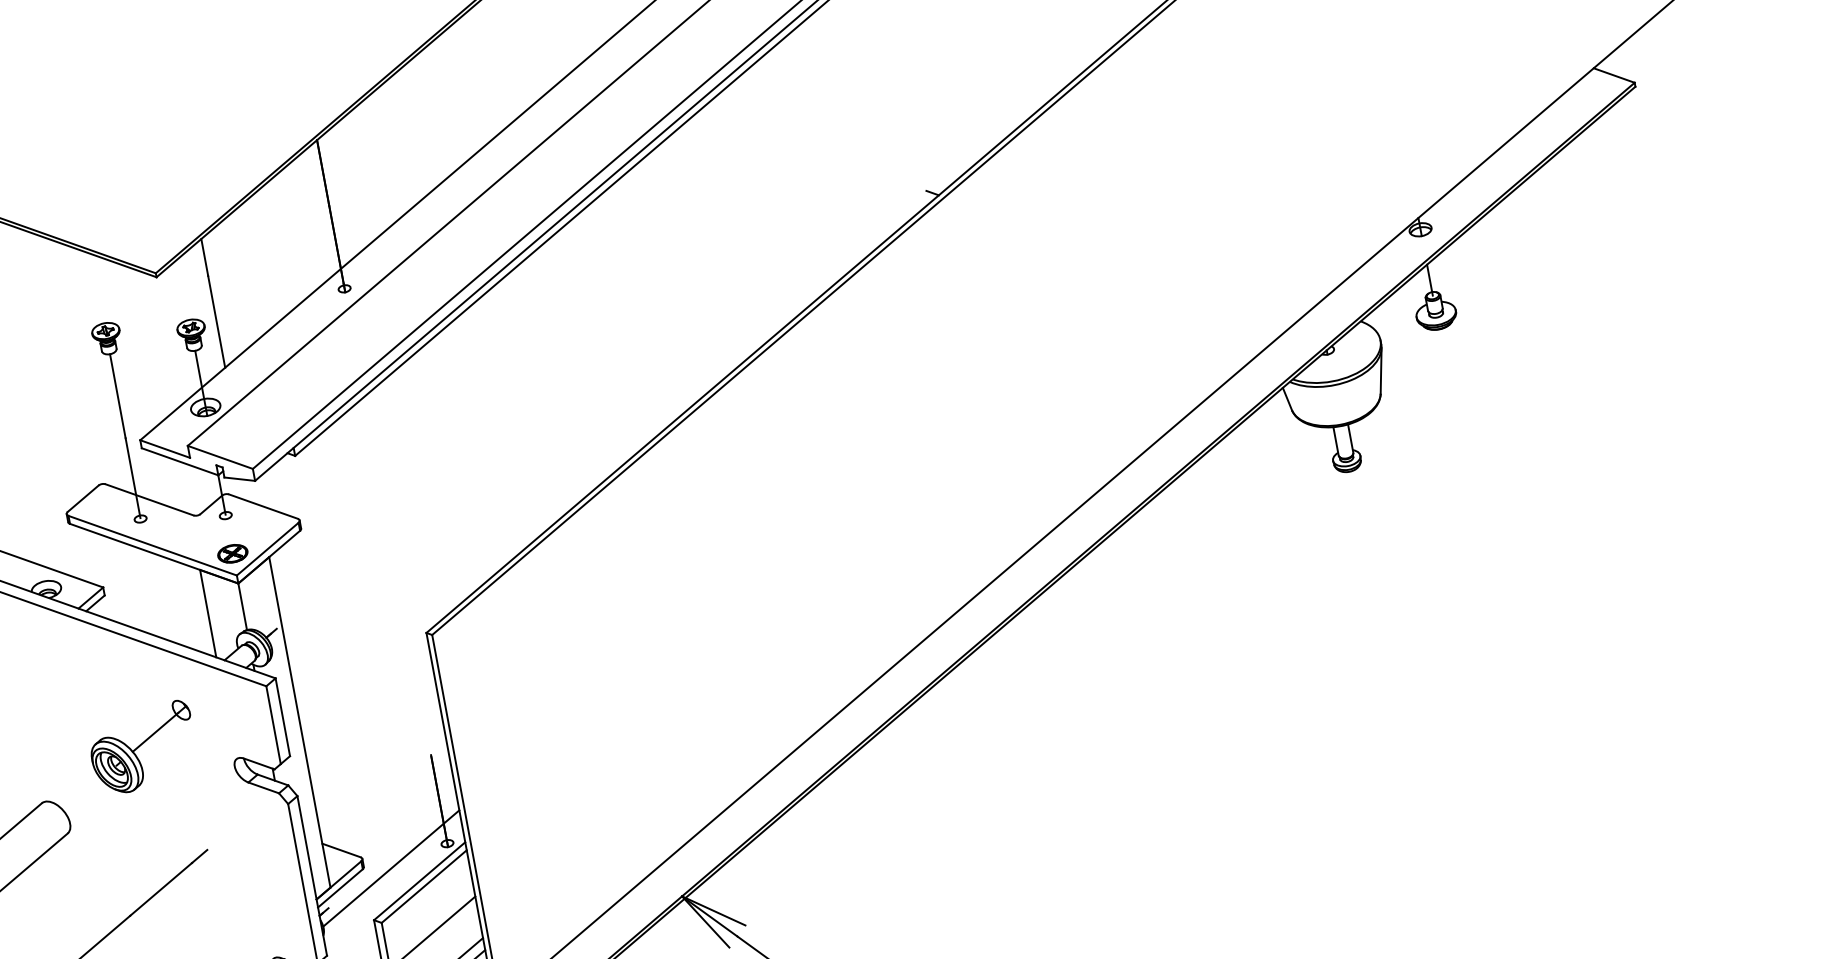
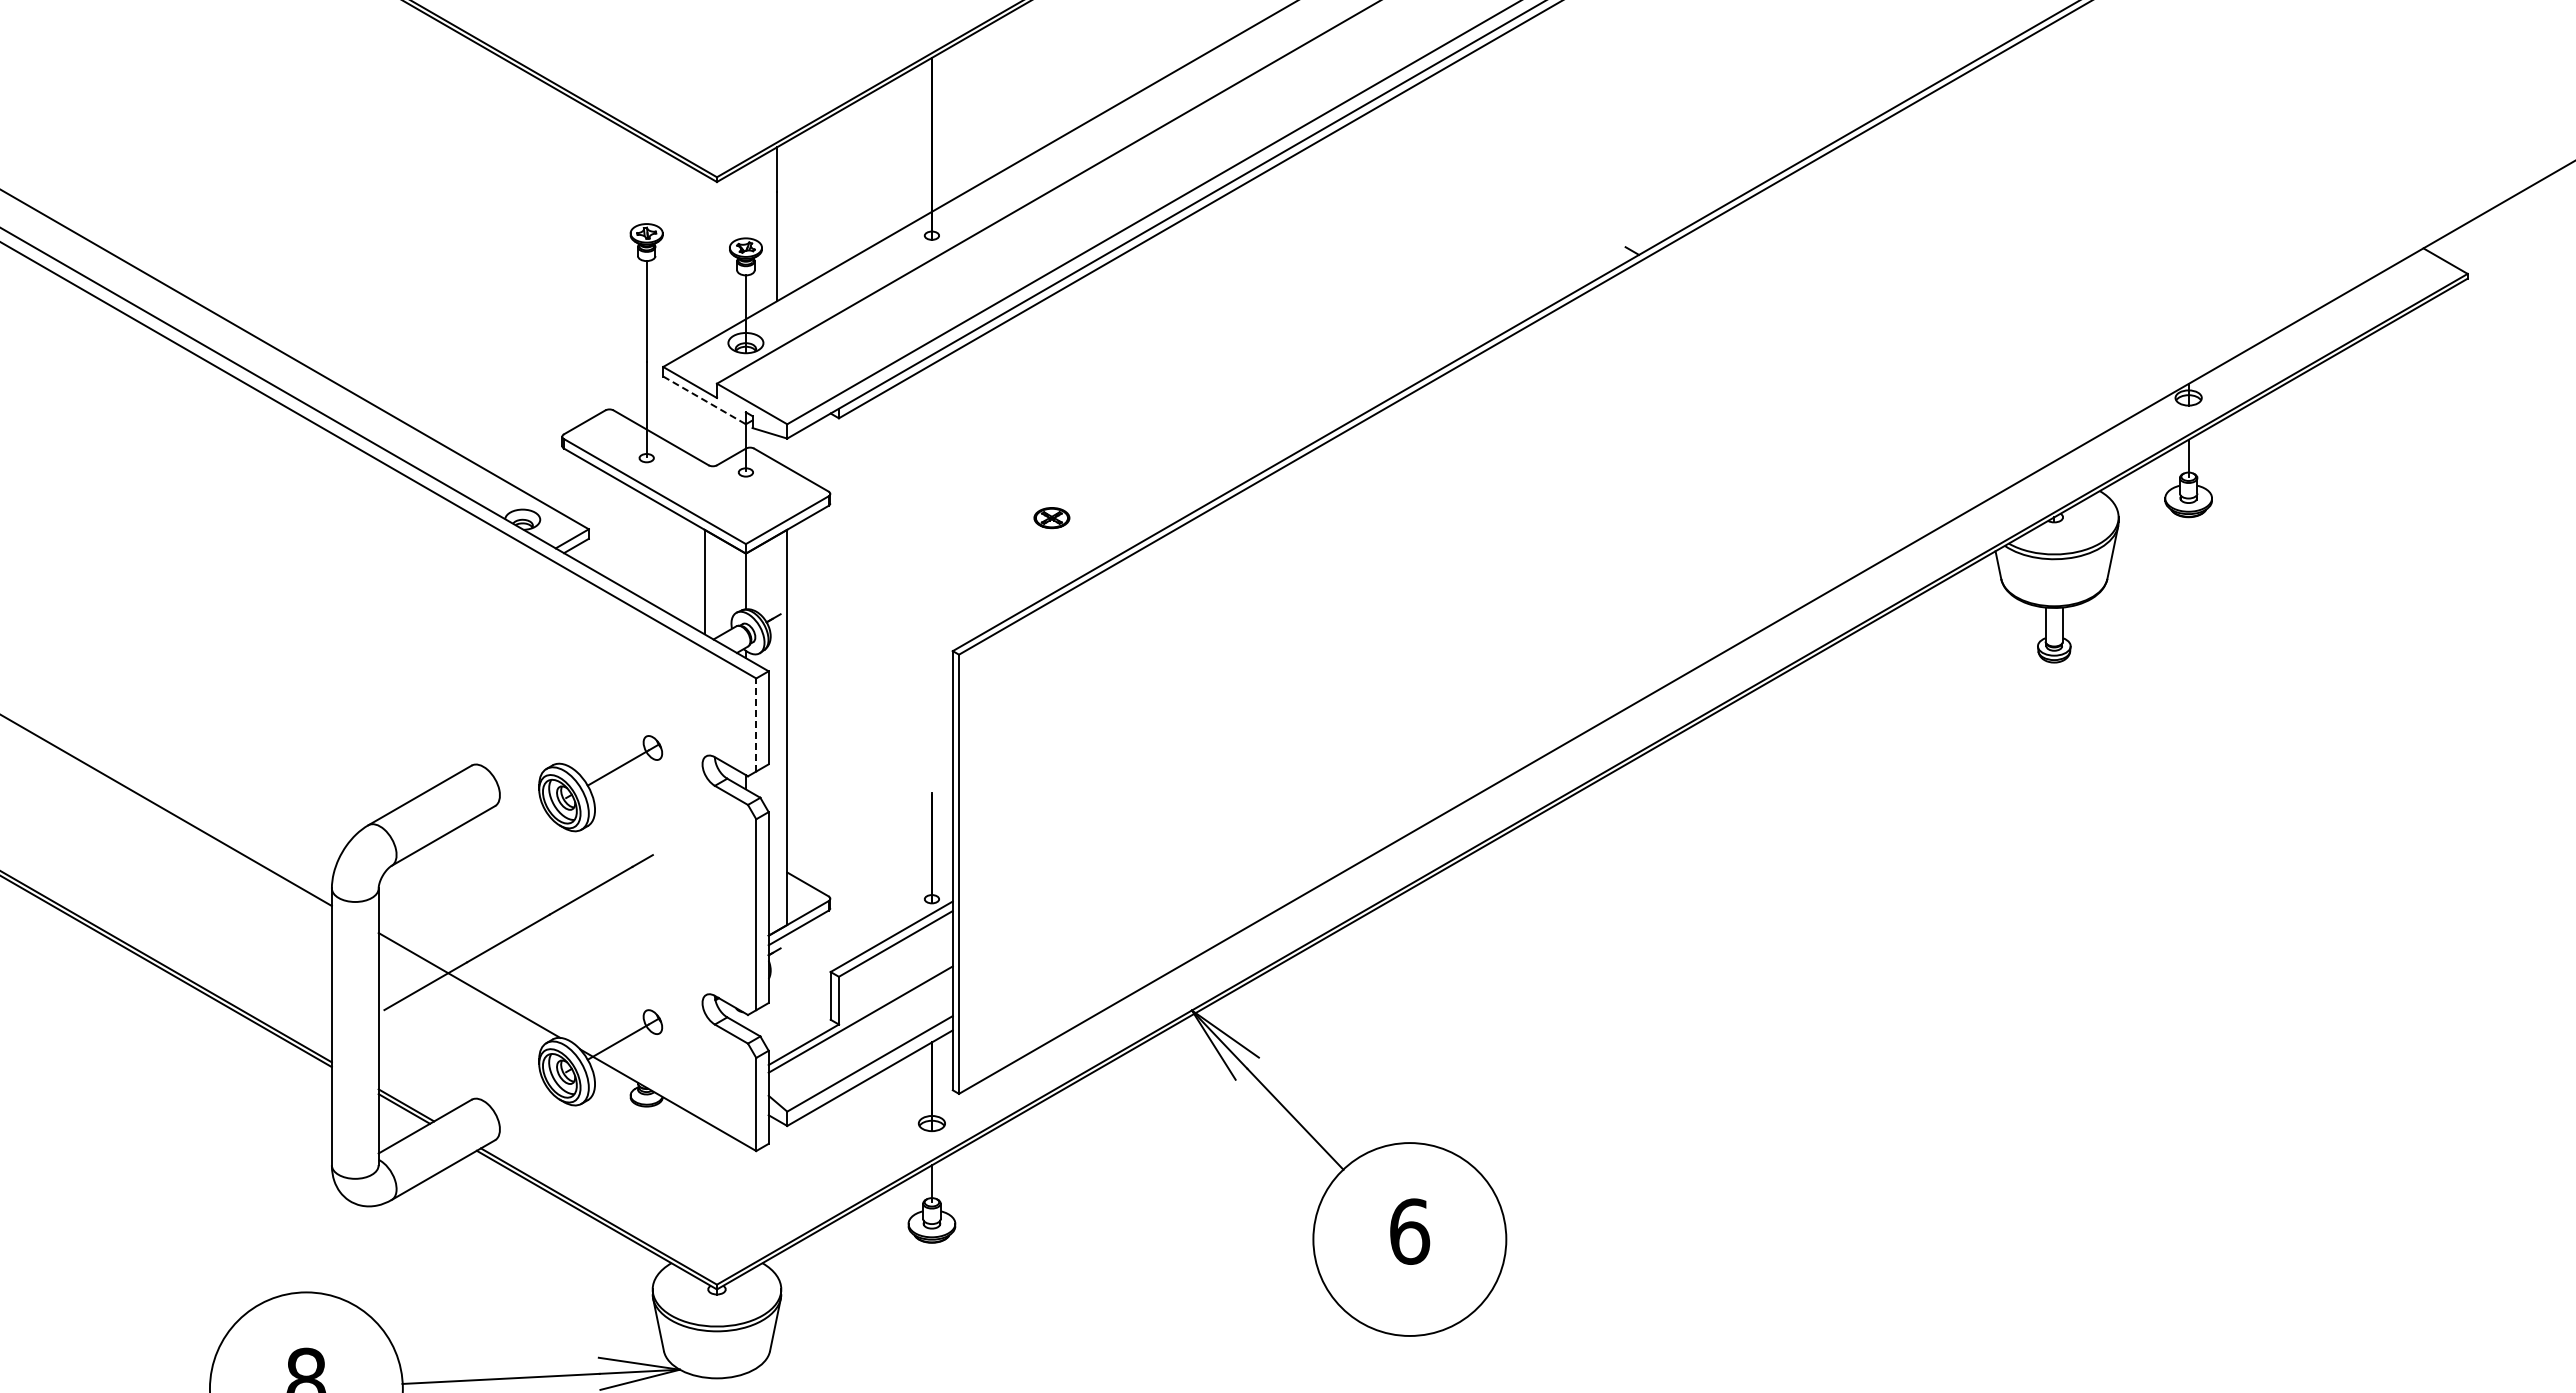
line: (179, 461) -> (704, 400), solid -> dashed
part: (232, 554) -> (1051, 518), moved
line: (273, 725) -> (756, 725), solid -> dashed
part: (143, 748) -> (600, 783), moved
line: (391, 868) -> (861, 915), removed

